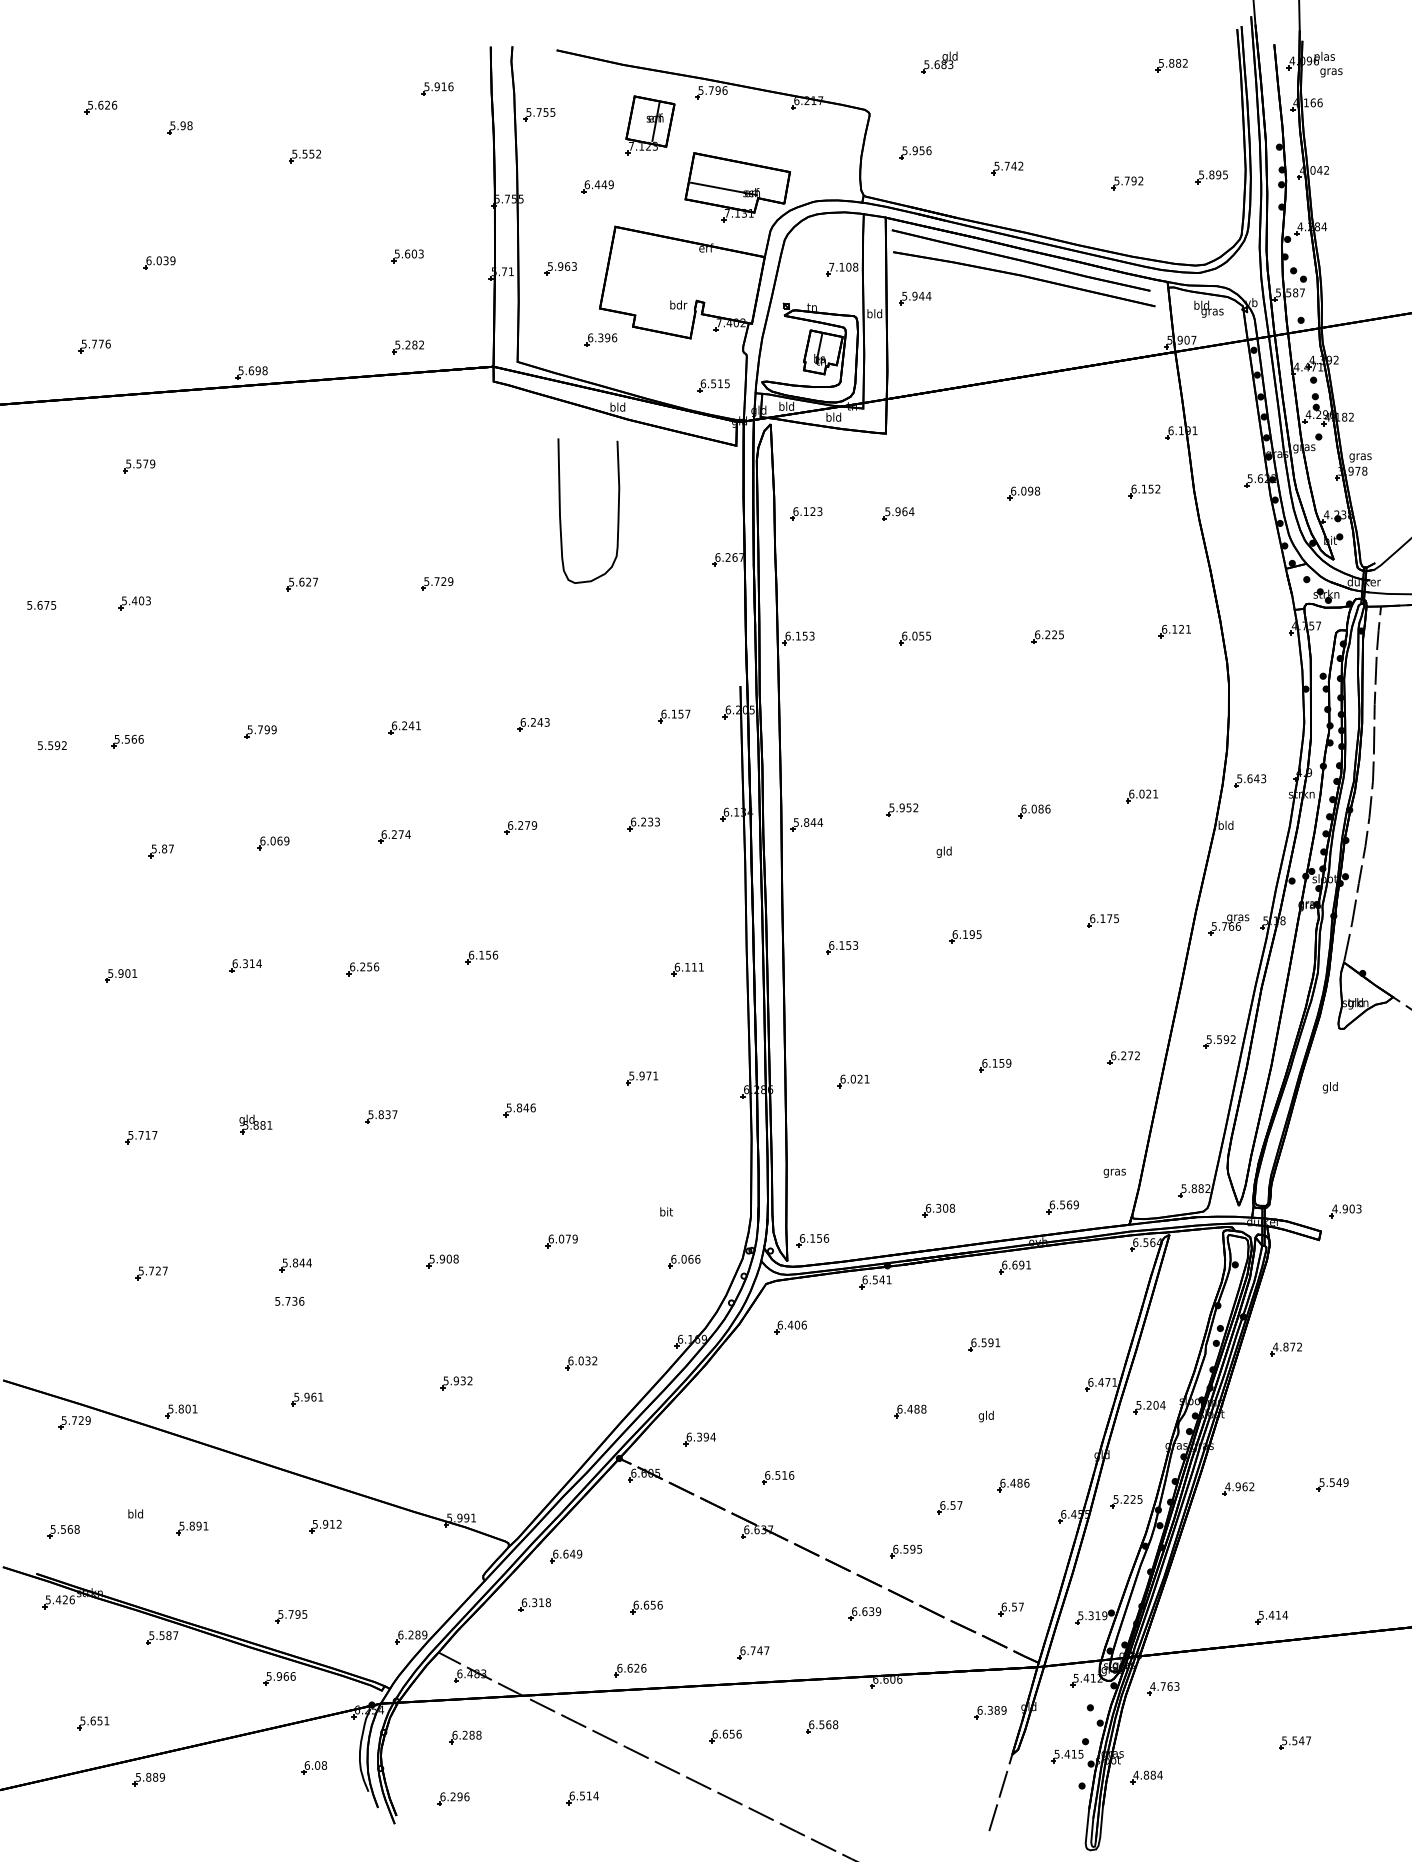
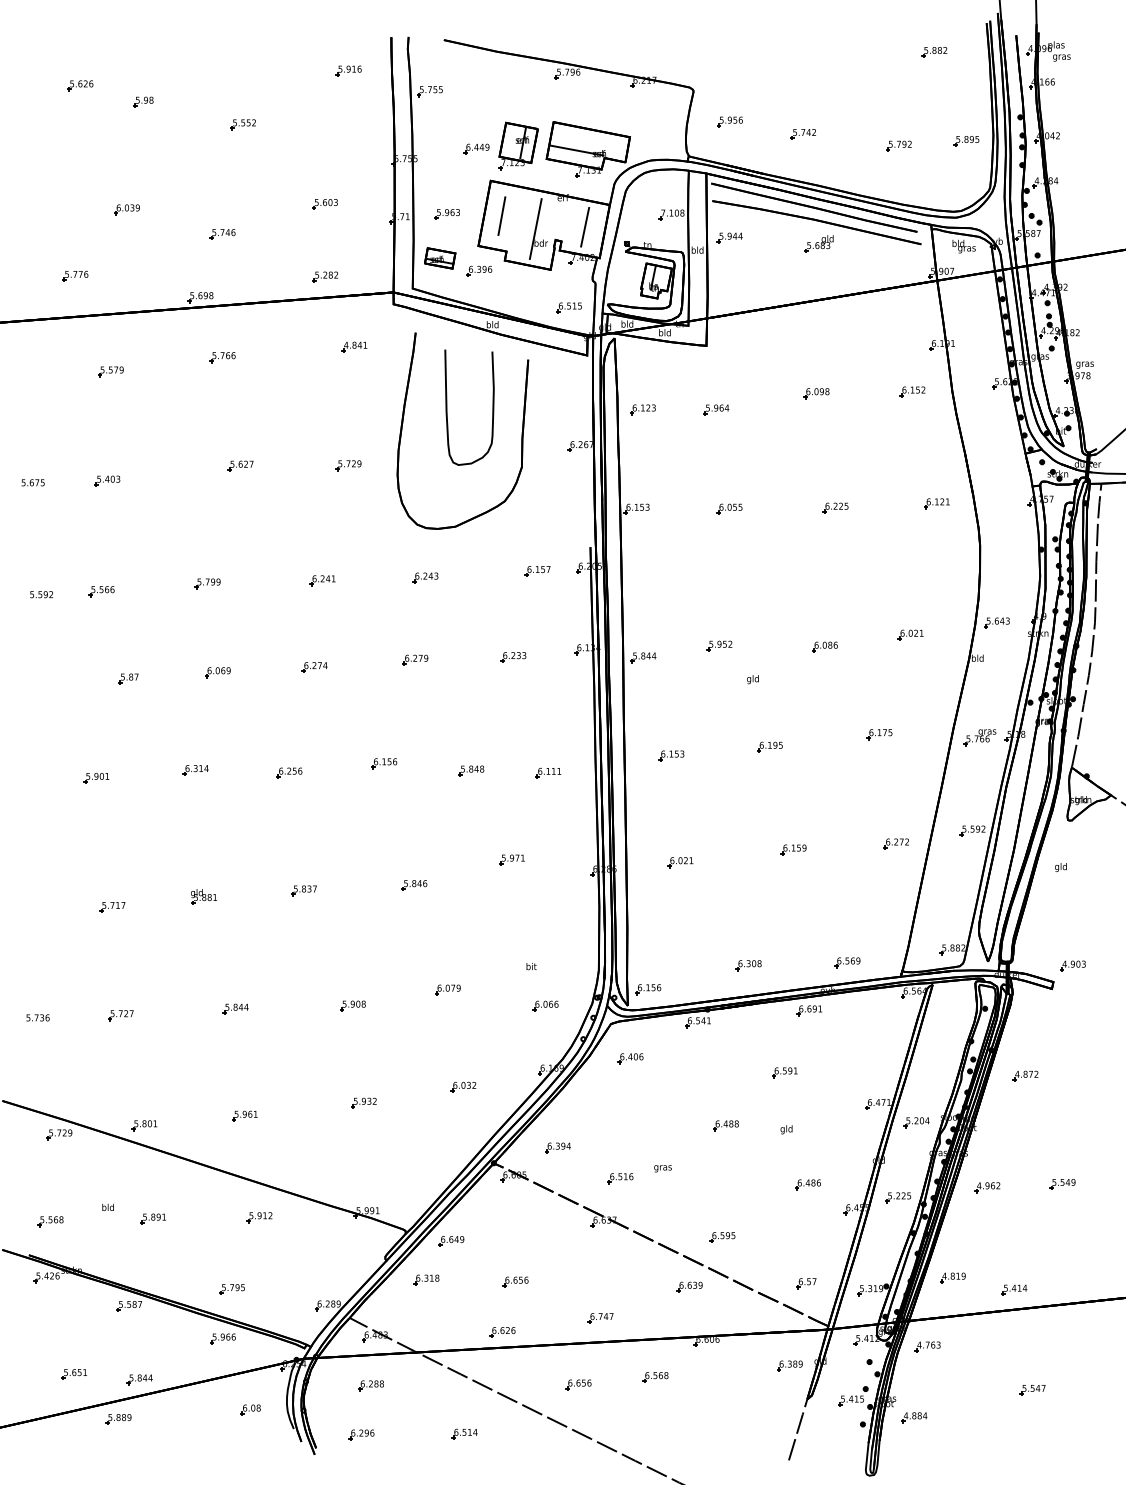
part: (938, 62) -> (818, 243), moved
part: (650, 124) -> (518, 145), moved
line: (628, 270) -> (501, 215), added
line: (734, 284) -> (585, 226), added
line: (671, 286) -> (535, 228), added
part: (279, 294) -> (222, 234), added
part: (552, 324) -> (440, 258), added
part: (444, 434) -> (354, 346), added
part: (279, 448) -> (222, 357), added
part: (653, 542) -> (521, 432), added
part: (591, 966) -> (471, 770), added
text: (1114, 1172) -> (662, 1168), moved
text: (289, 1300) -> (37, 1017), moved
part: (949, 1507) -> (757, 1202), removed
part: (1194, 1601) -> (952, 1277), added
part: (175, 1729) -> (139, 1379), added

